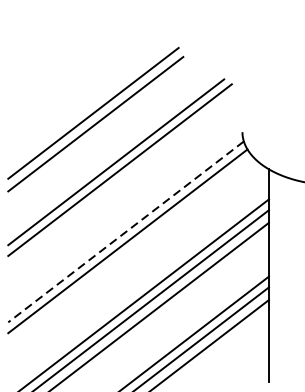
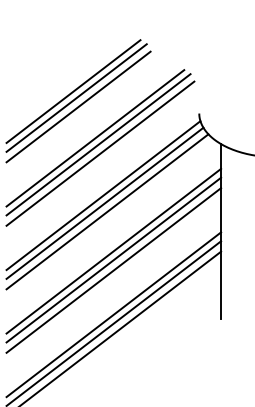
line: (89, 105) -> (73, 91), added
line: (122, 180) -> (100, 153), added
line: (126, 231) -> (103, 195), dashed -> solid
line: (130, 251) -> (107, 211), added

